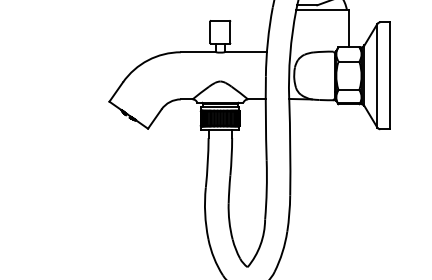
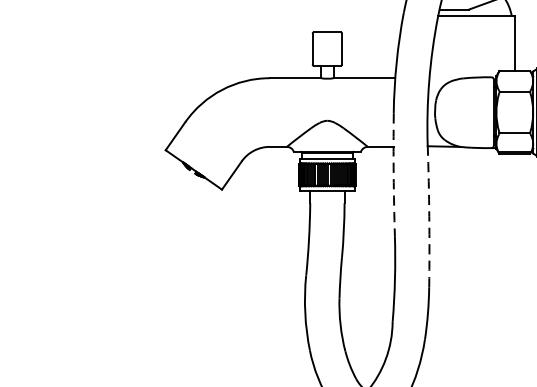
arc: (265, 118) -> (393, 174), solid -> dashed
arc: (290, 147) -> (429, 216), solid -> dashed

